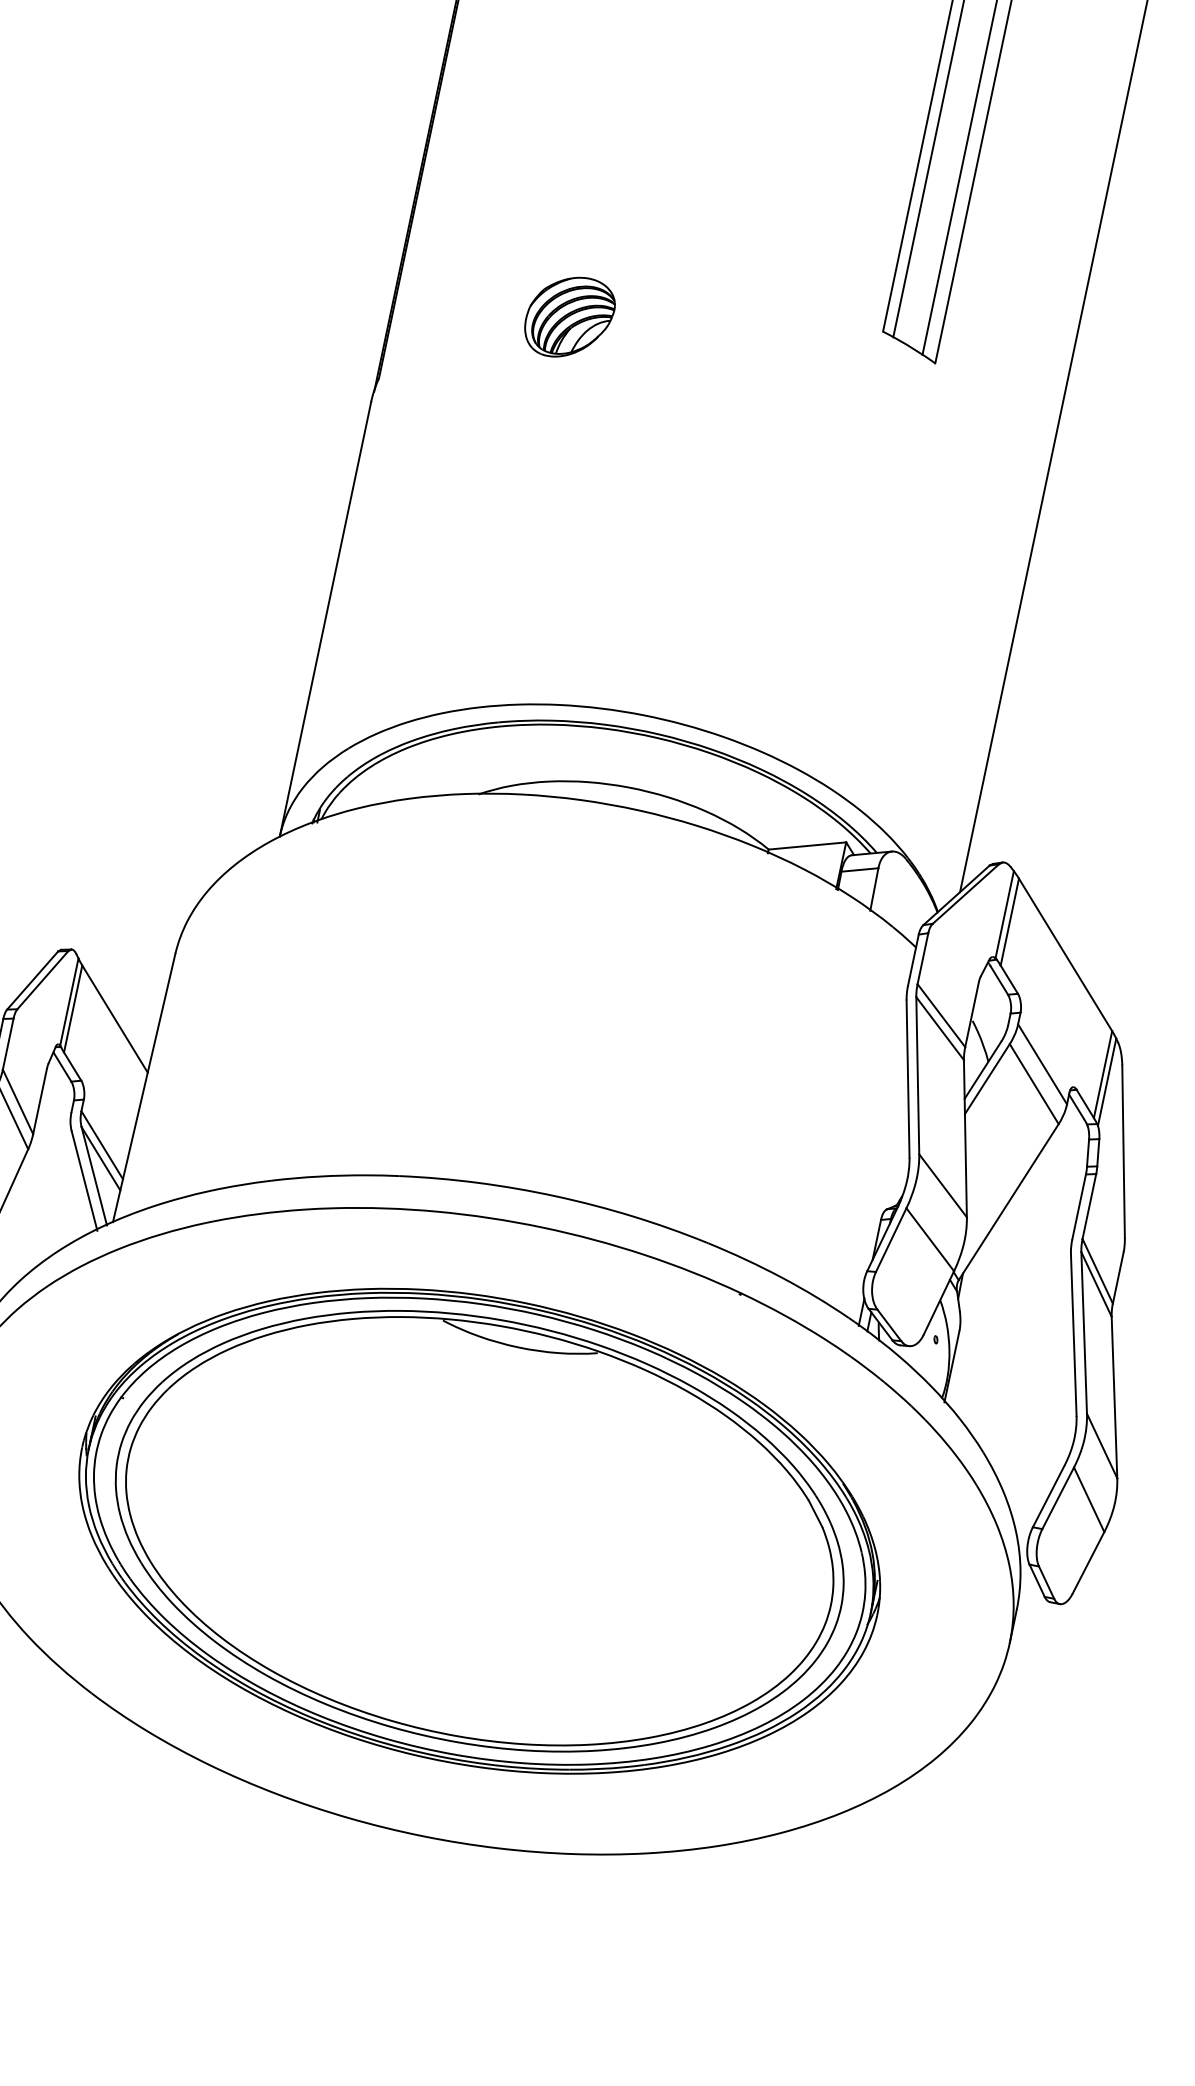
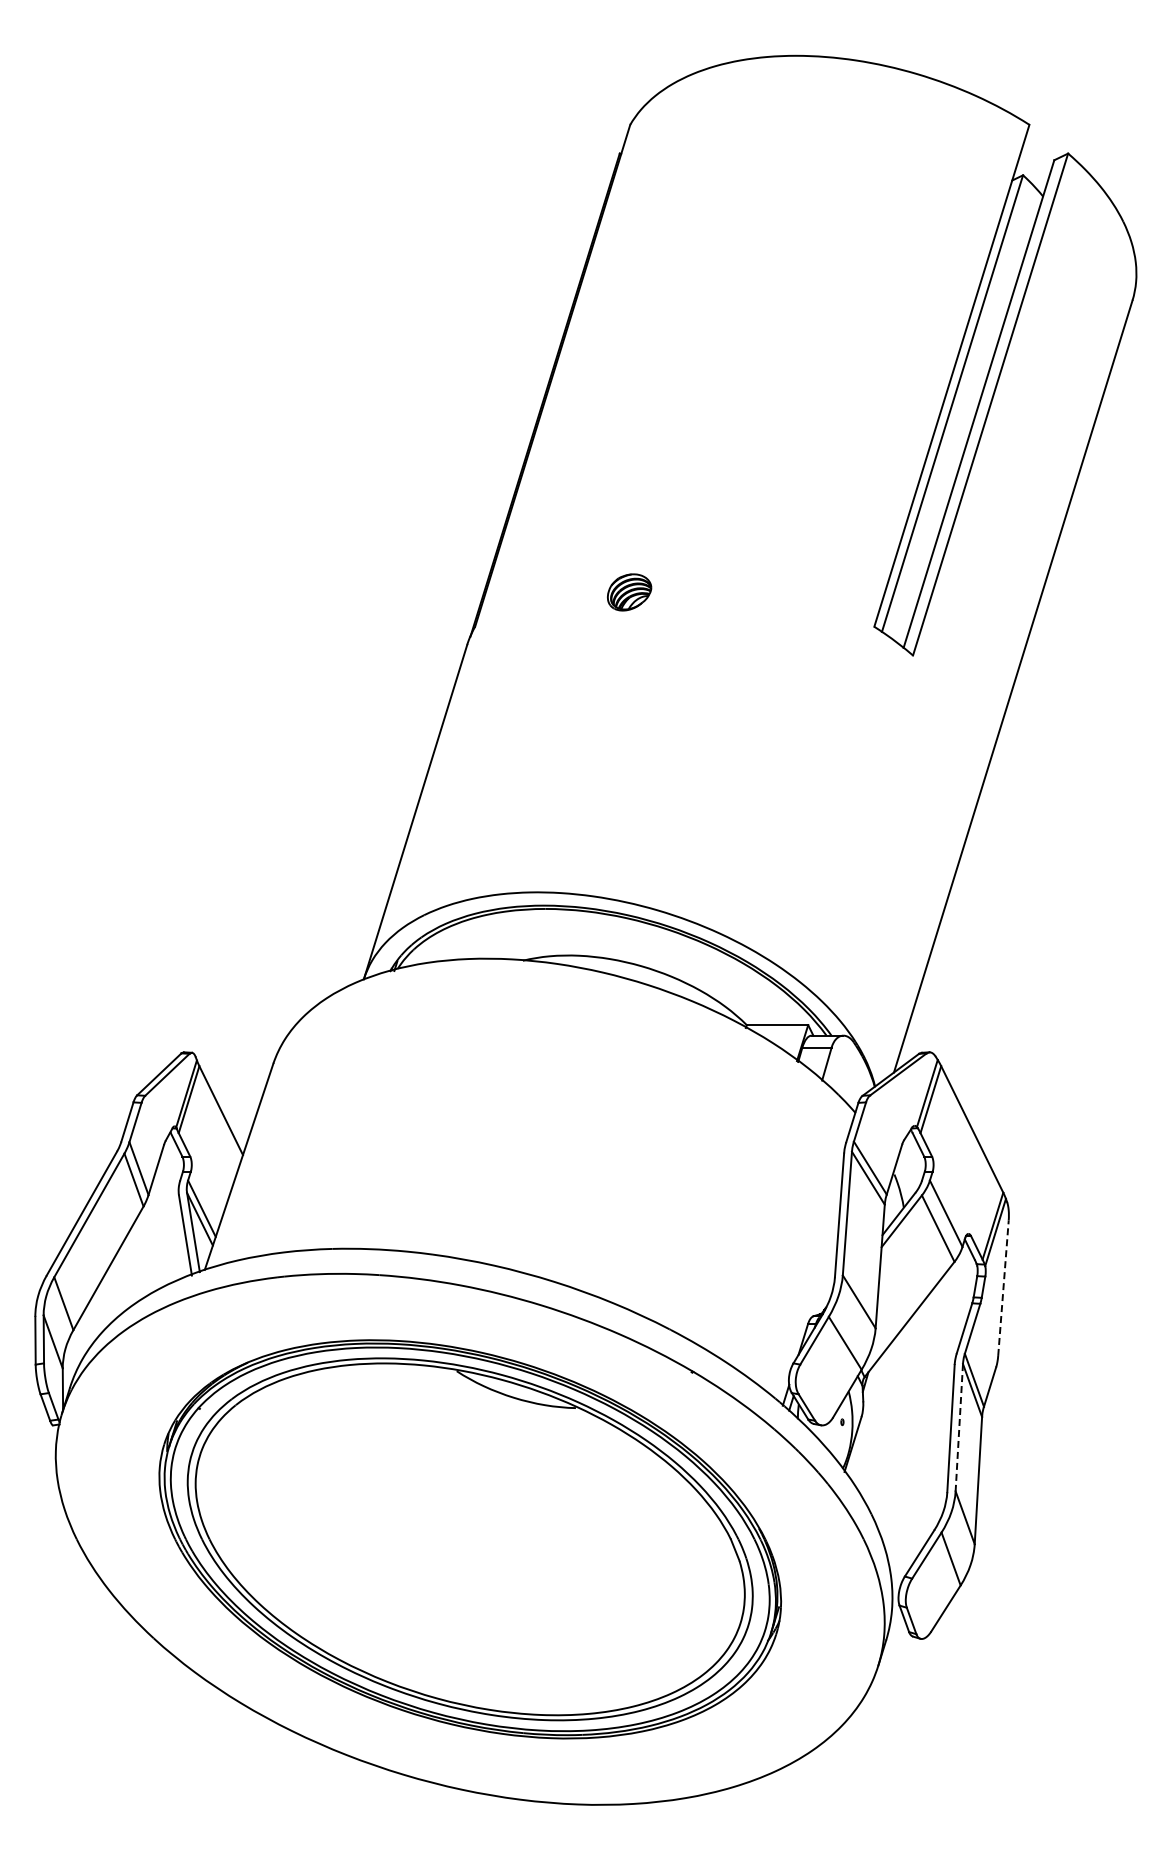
part: (569, 317) -> (629, 592), size x0.6
line: (1123, 1152) -> (1003, 1288), solid -> dashed
line: (1084, 1332) -> (959, 1427), solid -> dashed

